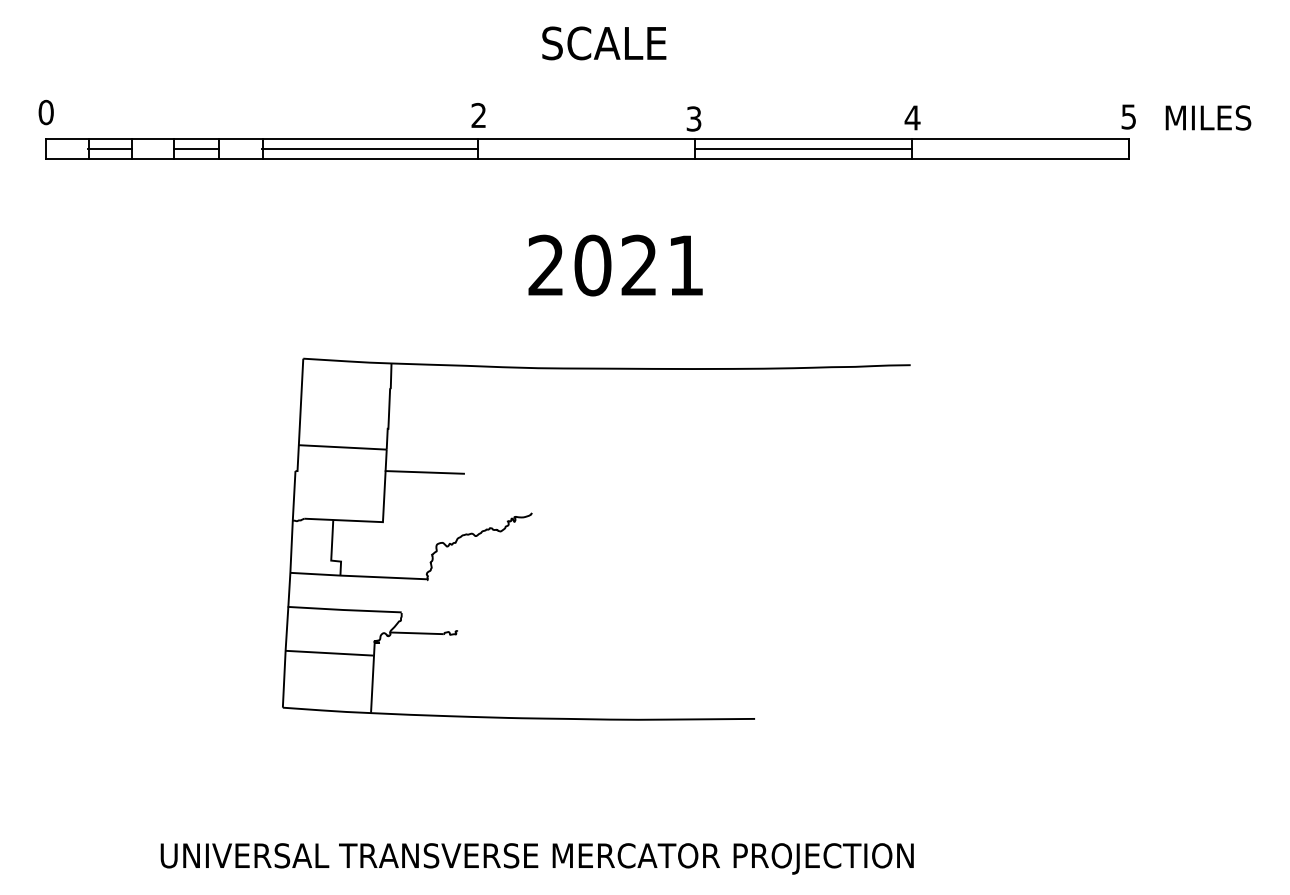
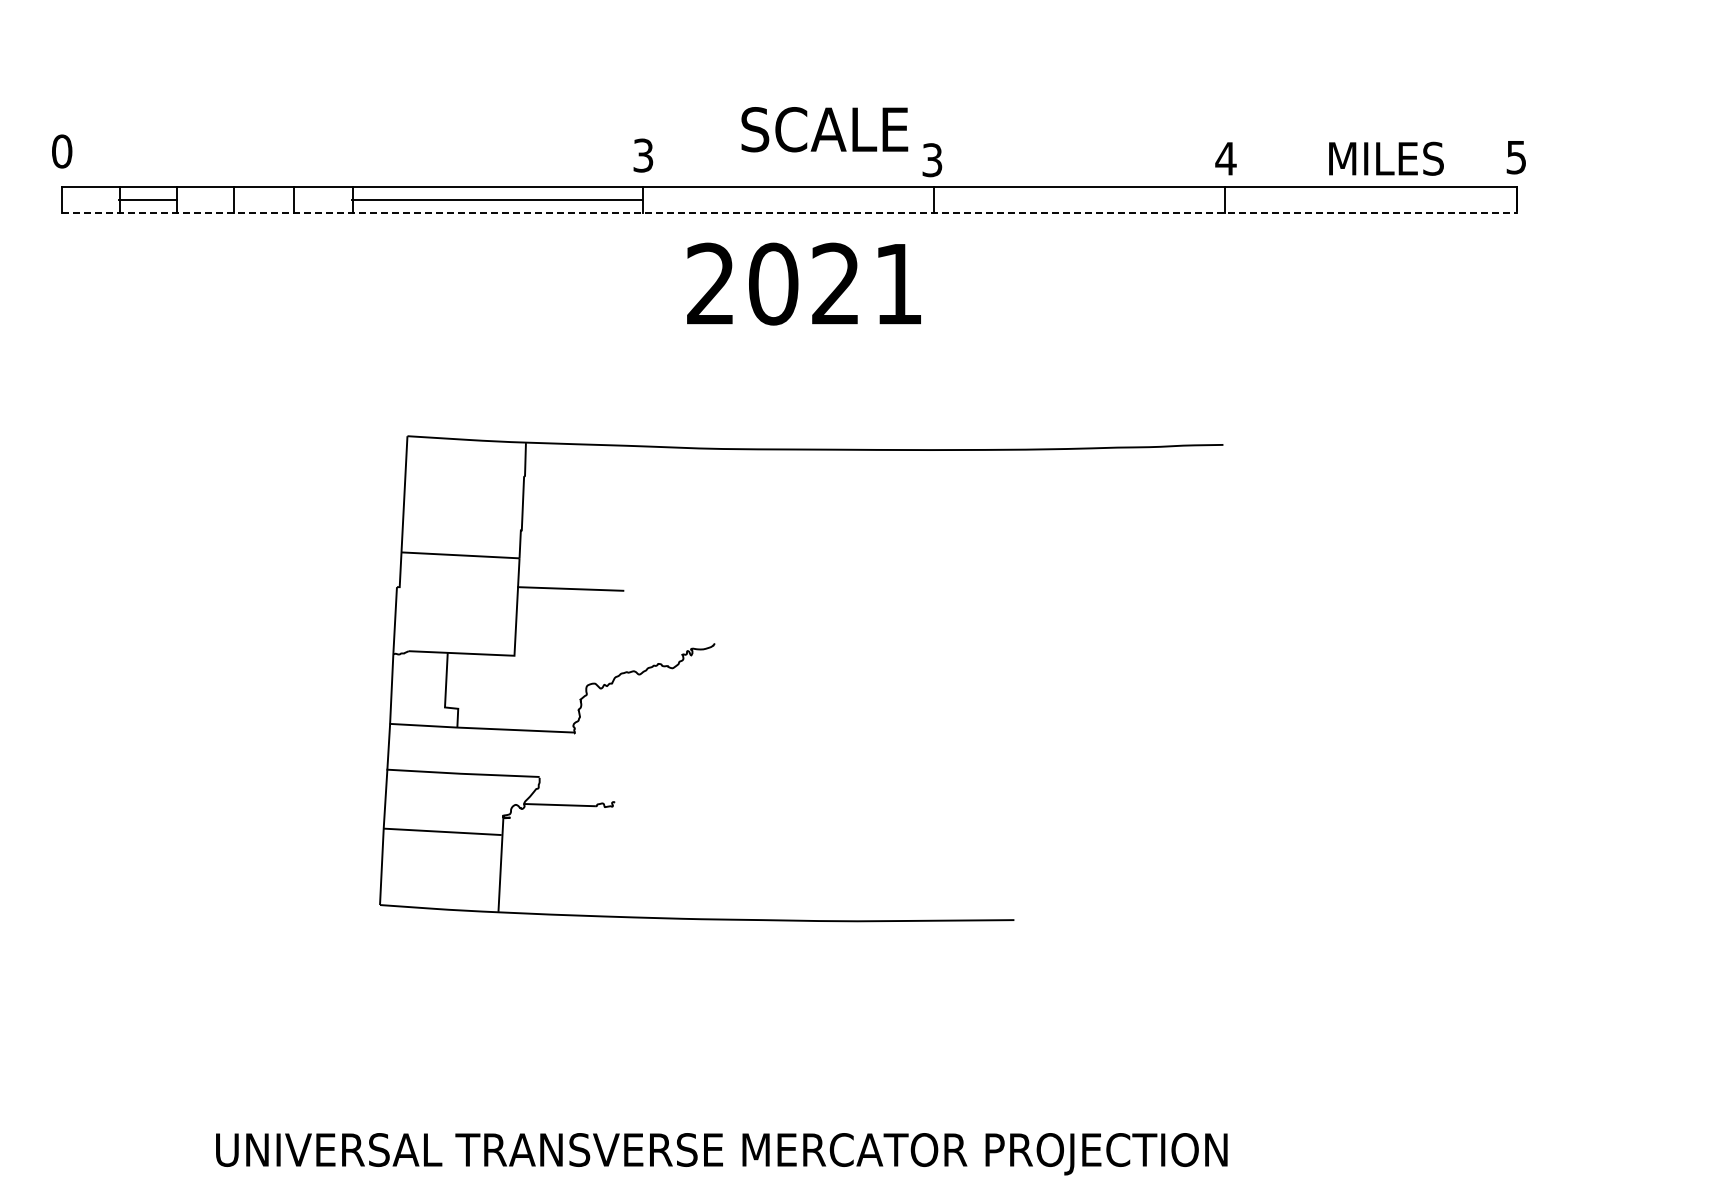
text: (604, 43) -> (824, 129), moved
text: (478, 115) -> (643, 155), 2 -> 3
text: (1208, 117) -> (1386, 158), moved
line: (196, 148) -> (264, 200), removed
line: (802, 148) -> (1078, 200), removed
line: (587, 158) -> (789, 213), solid -> dashed
text: (615, 265) -> (803, 283), moved
part: (532, 513) -> (715, 644), moved

